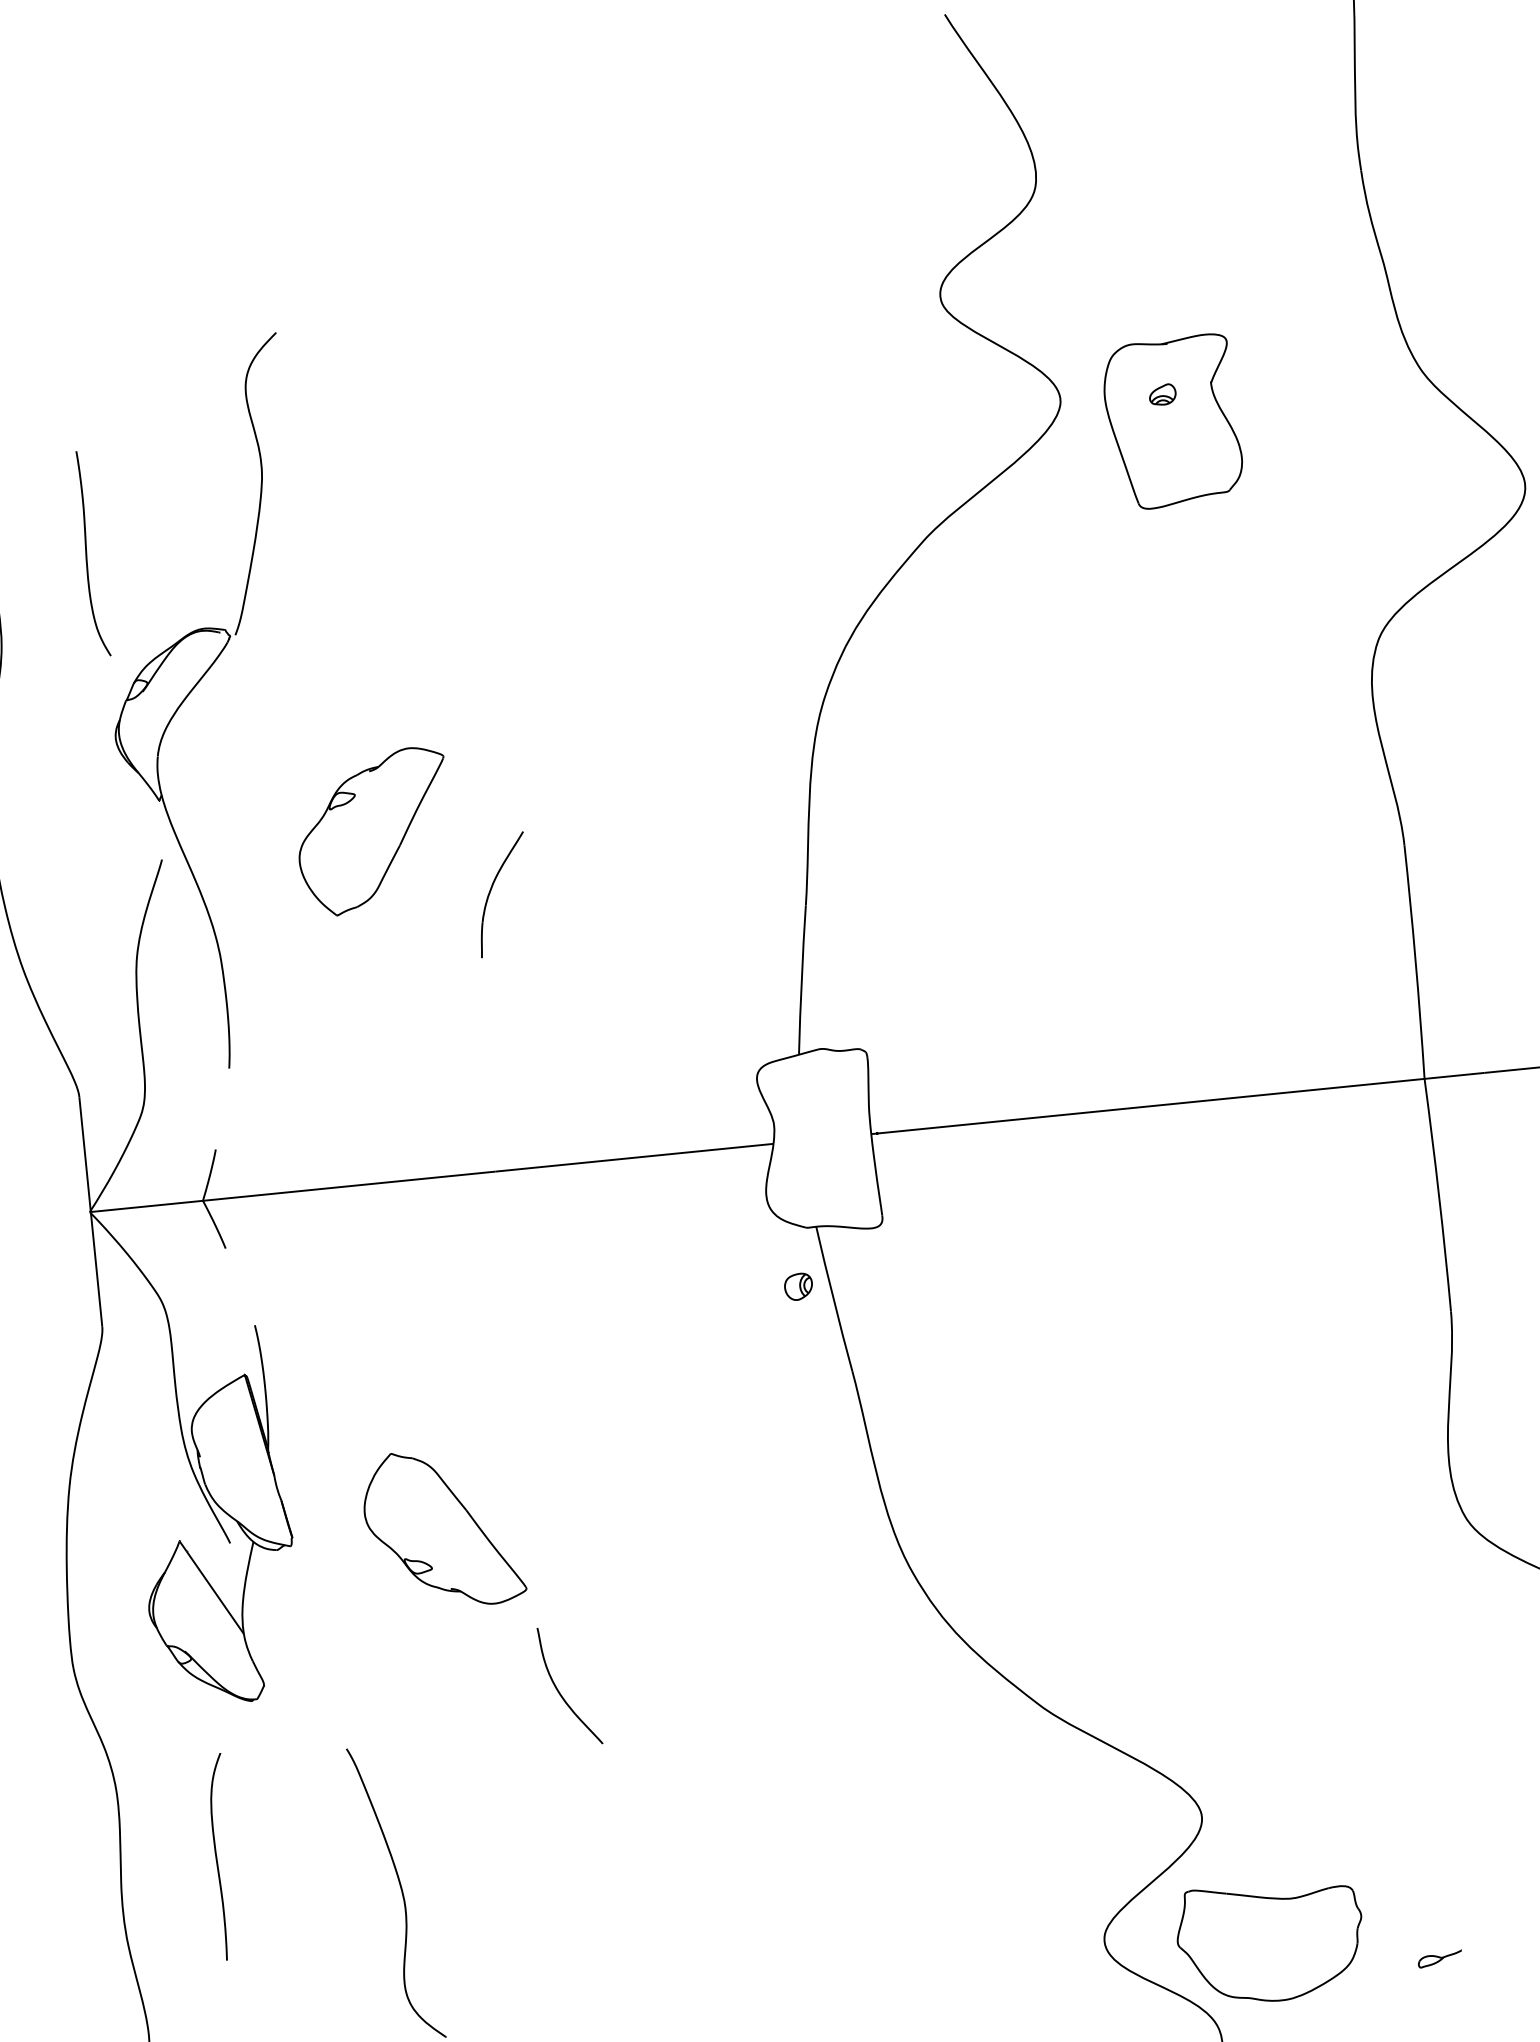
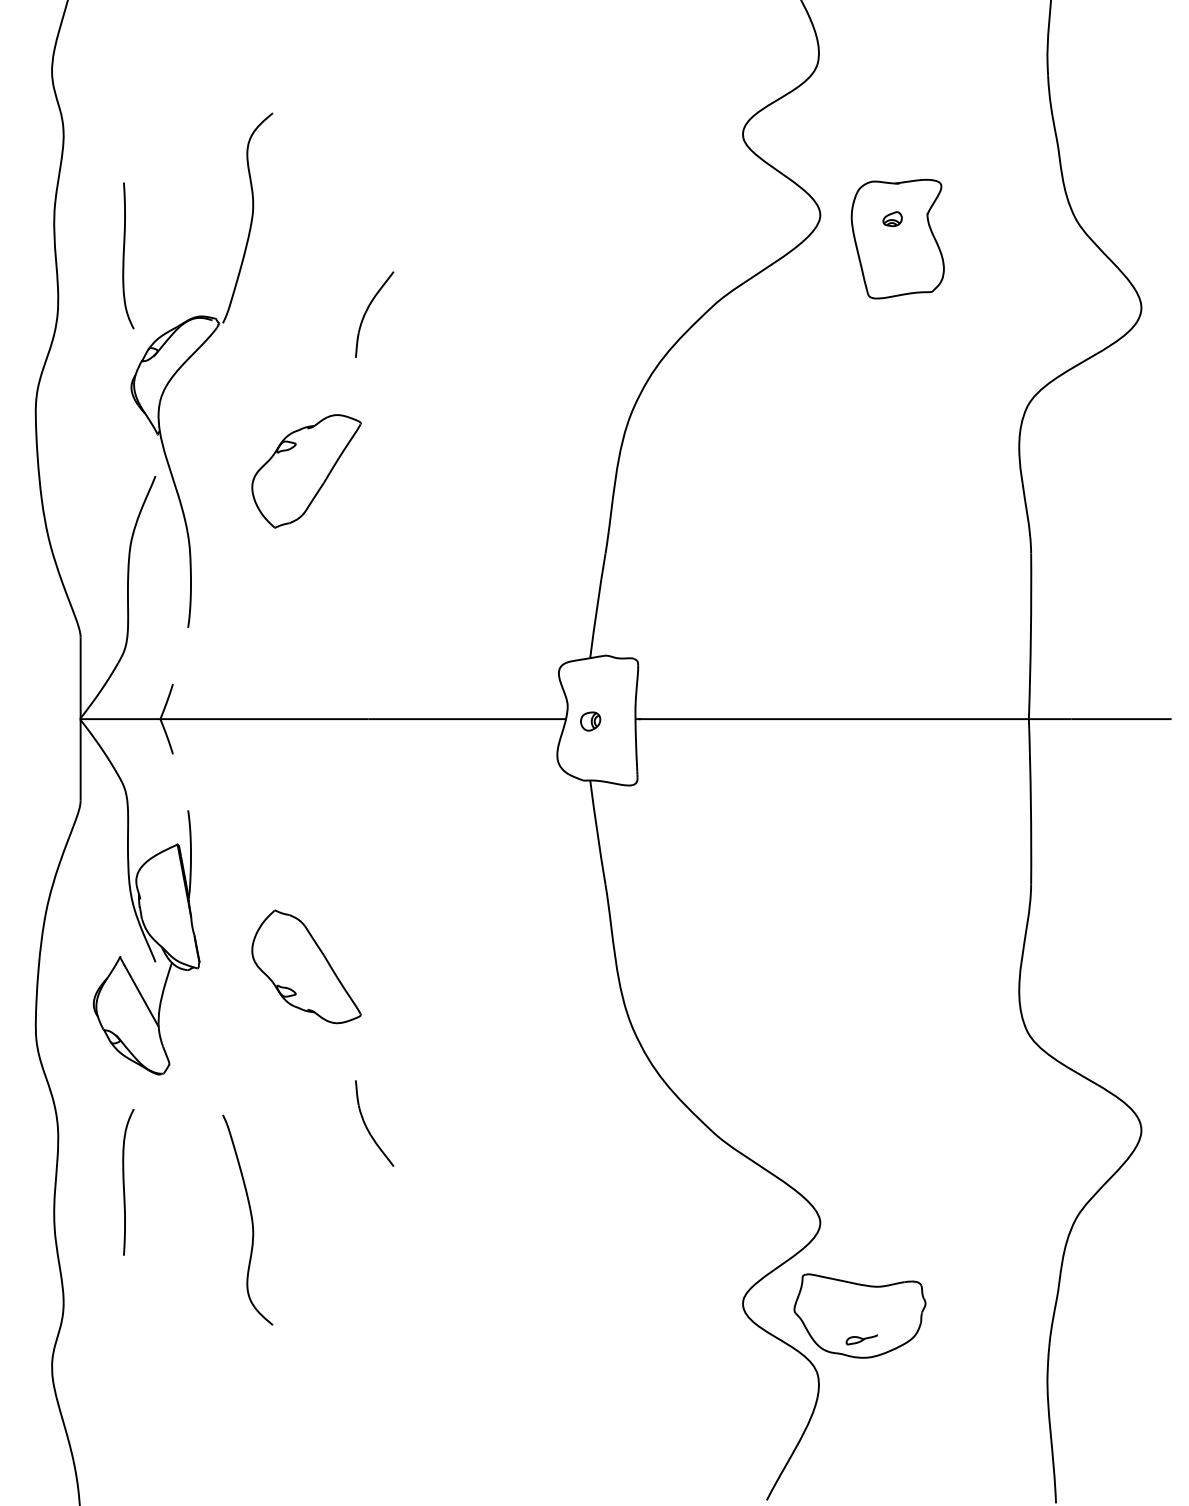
part: (491, 891) -> (367, 311), moved
part: (798, 1286) -> (590, 721), moved
part: (560, 1691) -> (367, 1126), moved
part: (1439, 1958) -> (861, 1339), moved

